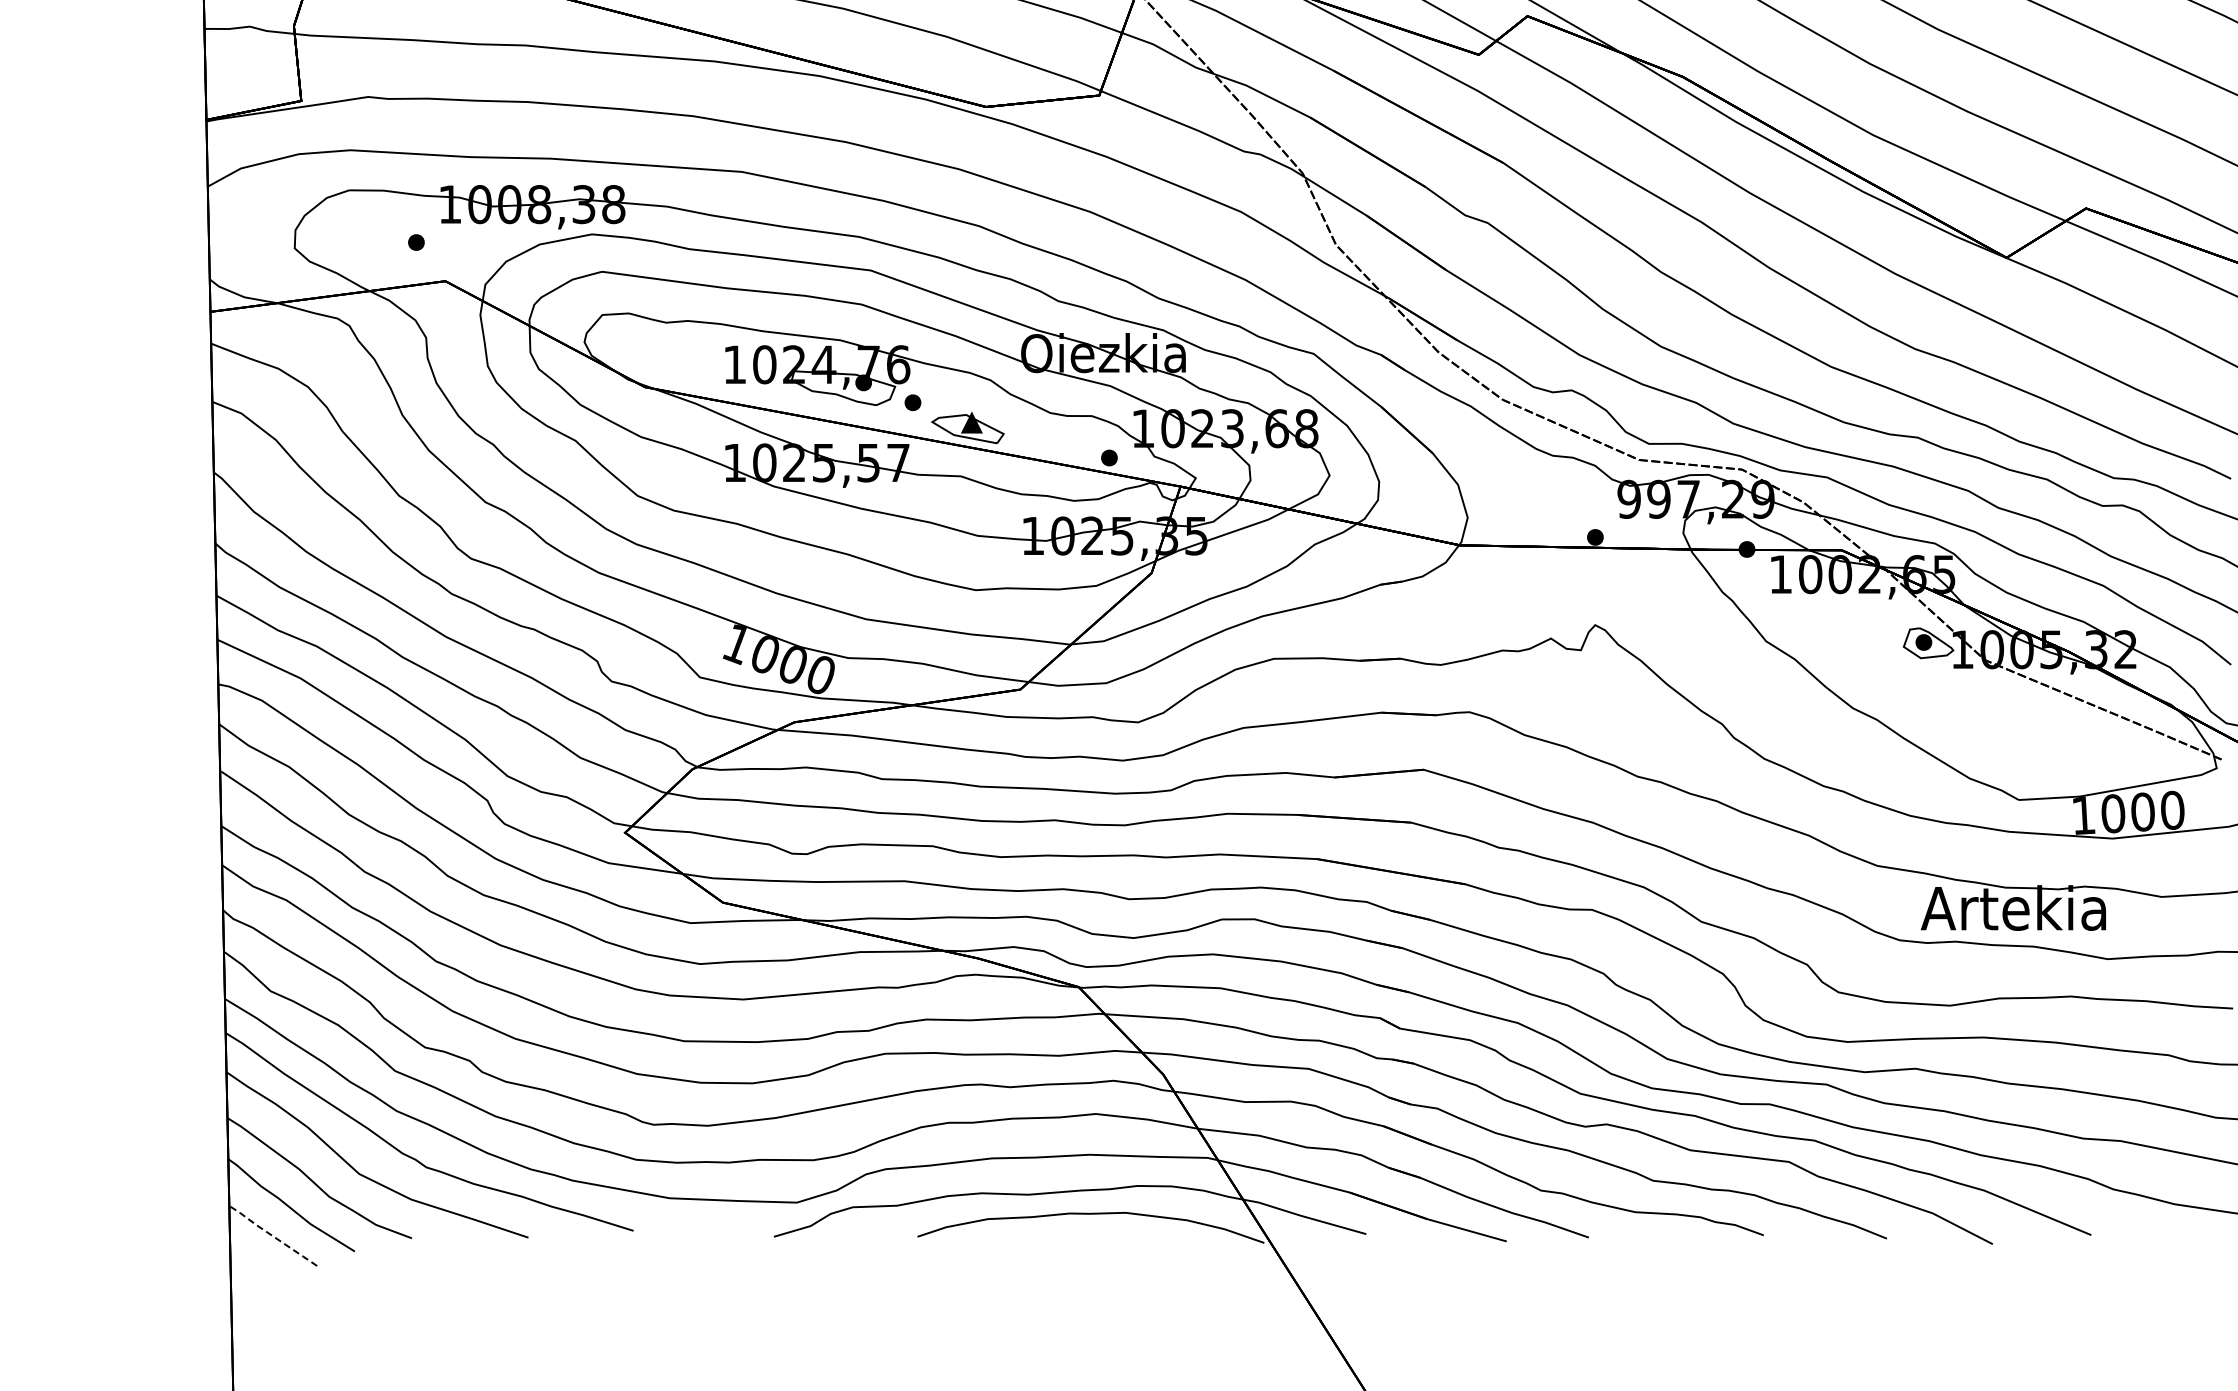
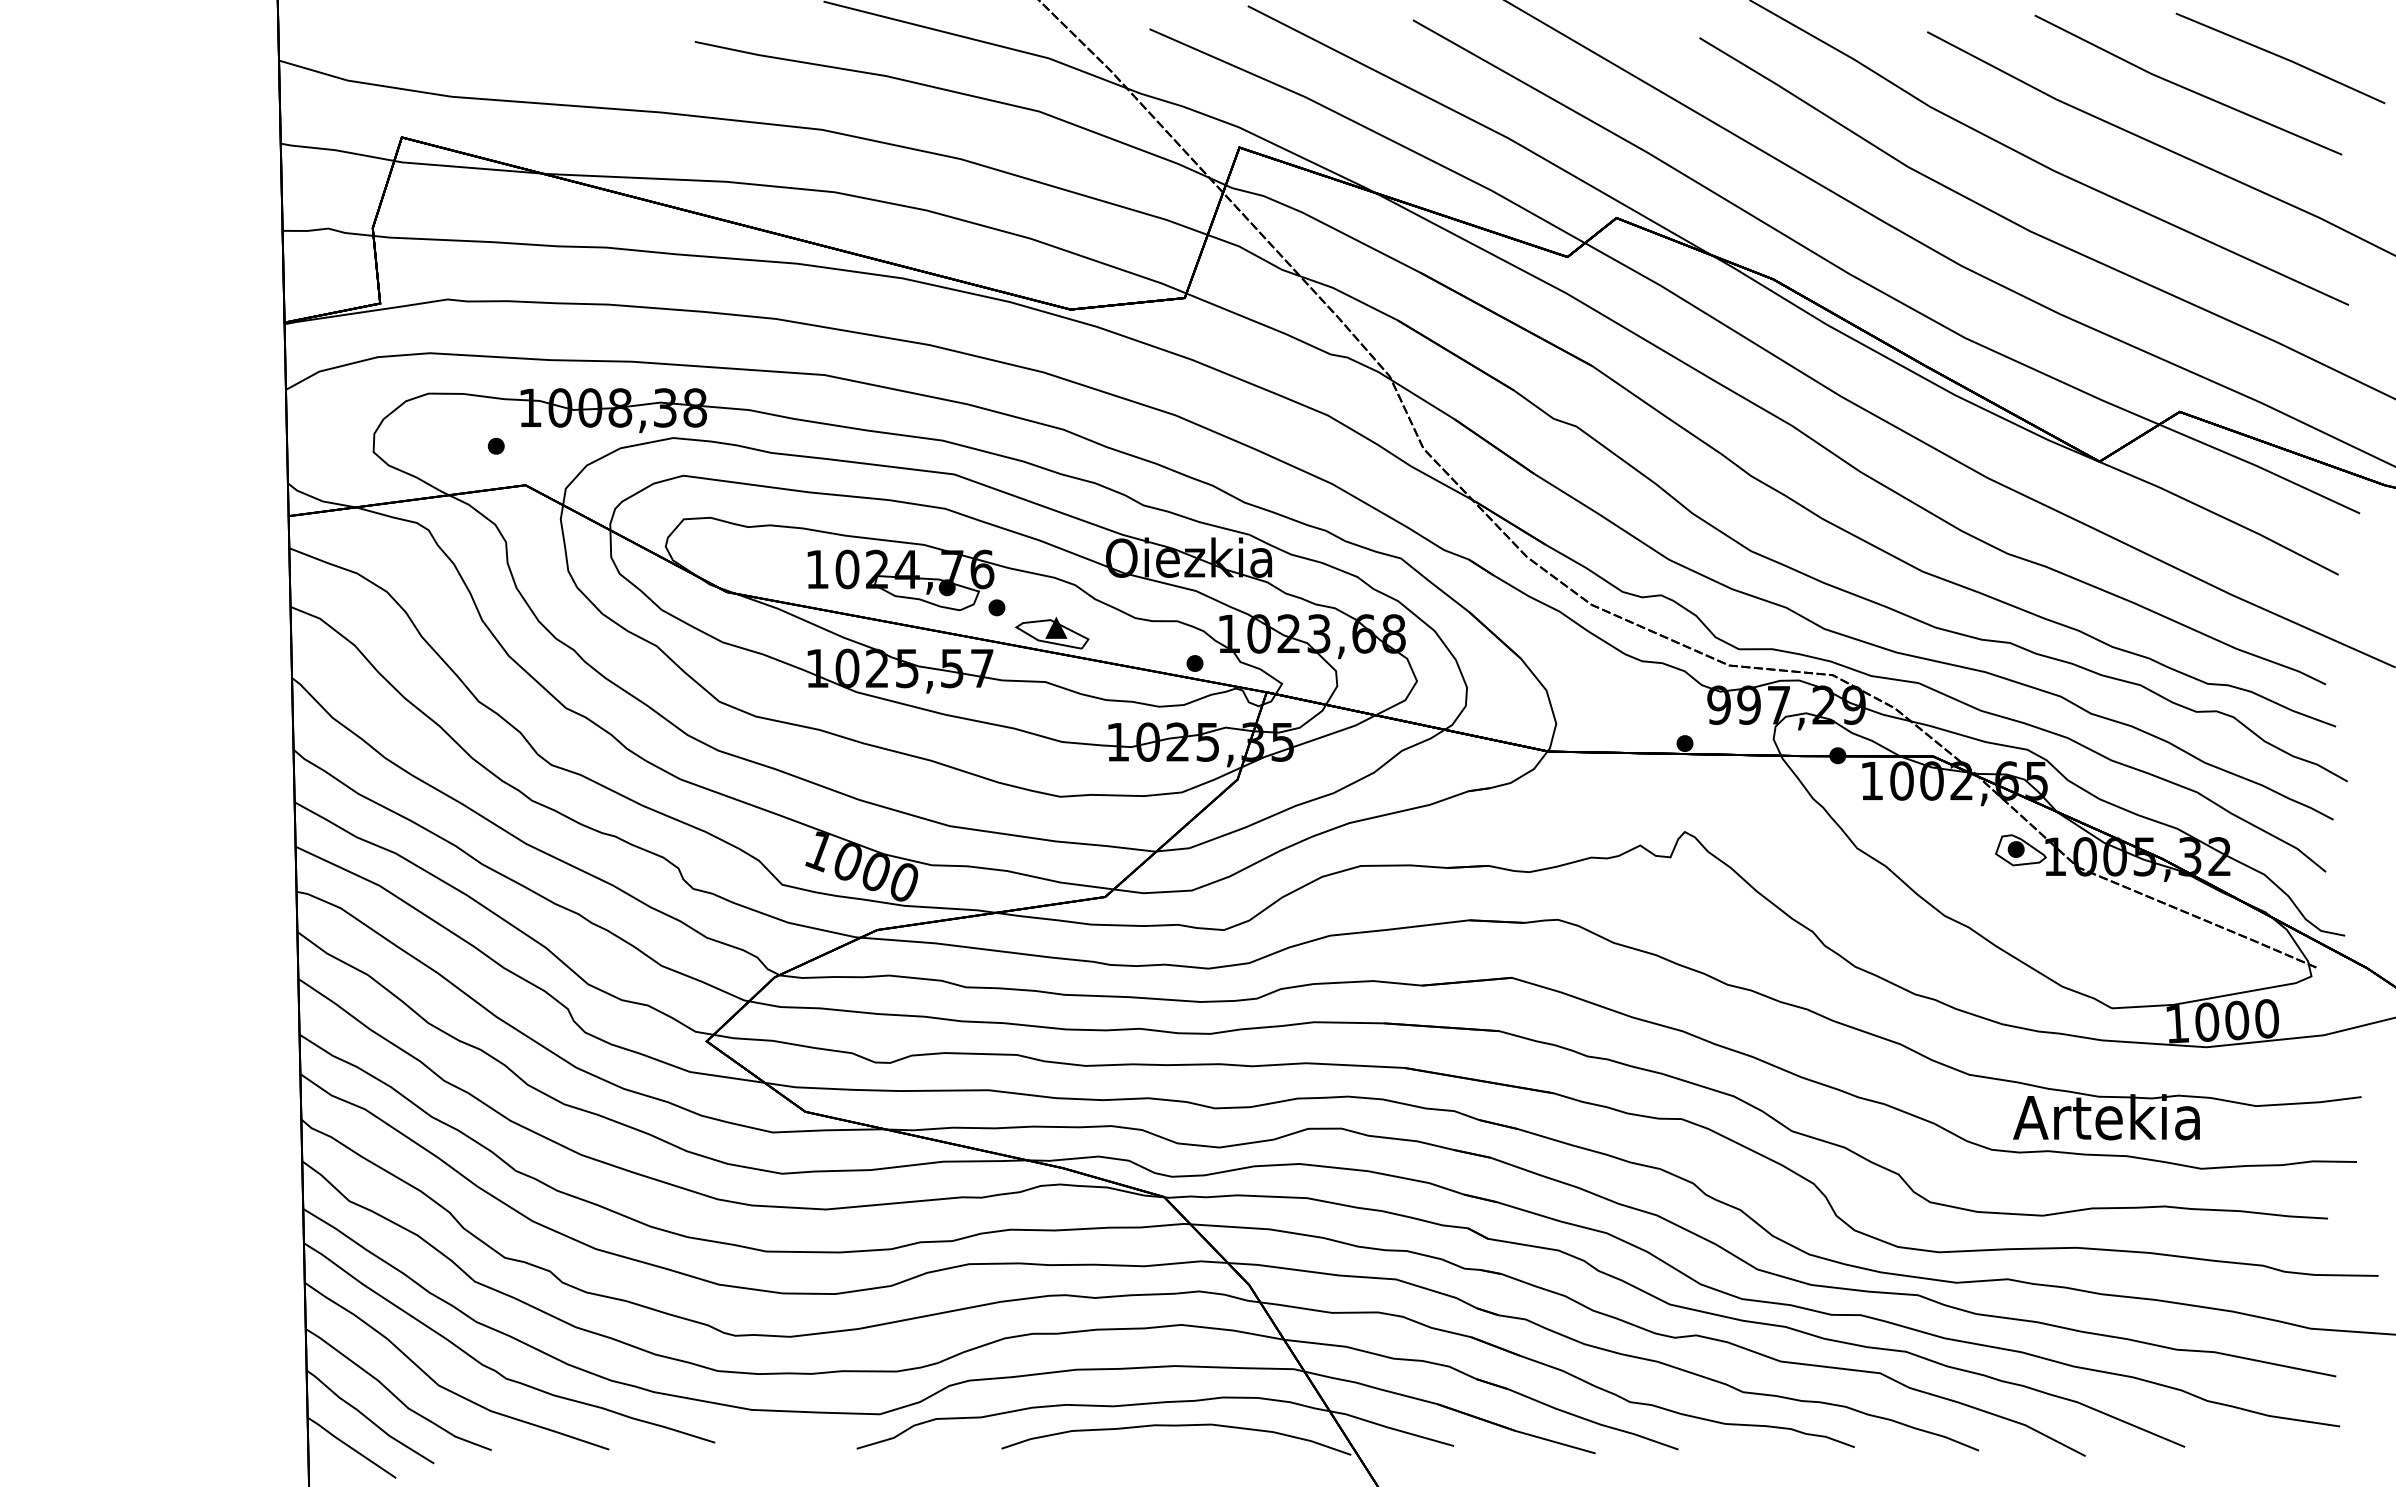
line: (271, 1235) -> (350, 1447), dashed -> solid

